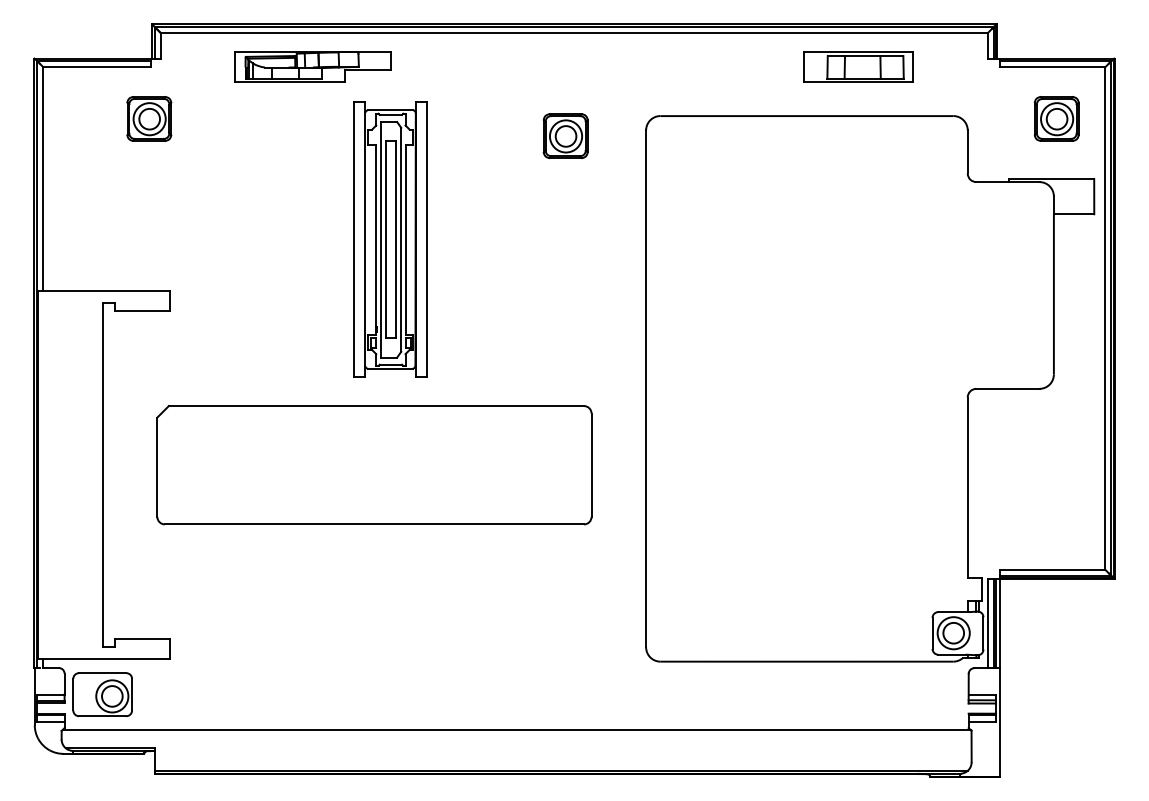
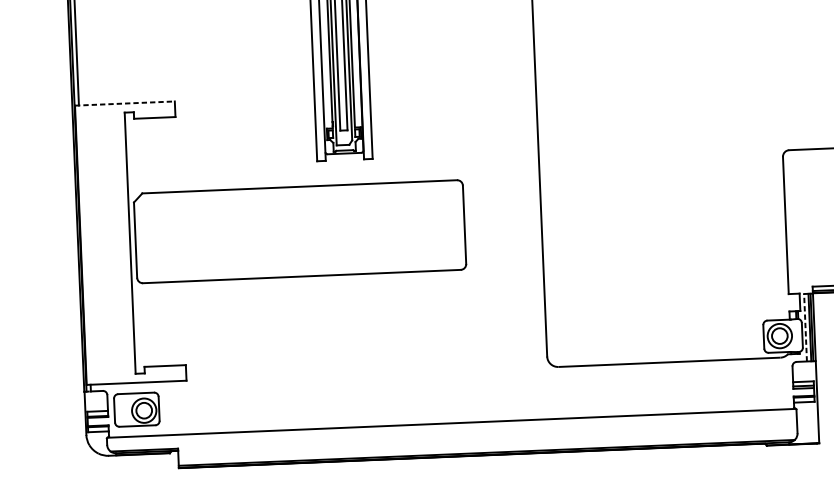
line: (103, 290) -> (124, 103), solid -> dashed
part: (374, 465) -> (300, 231), moved
line: (988, 623) -> (805, 327), solid -> dashed

